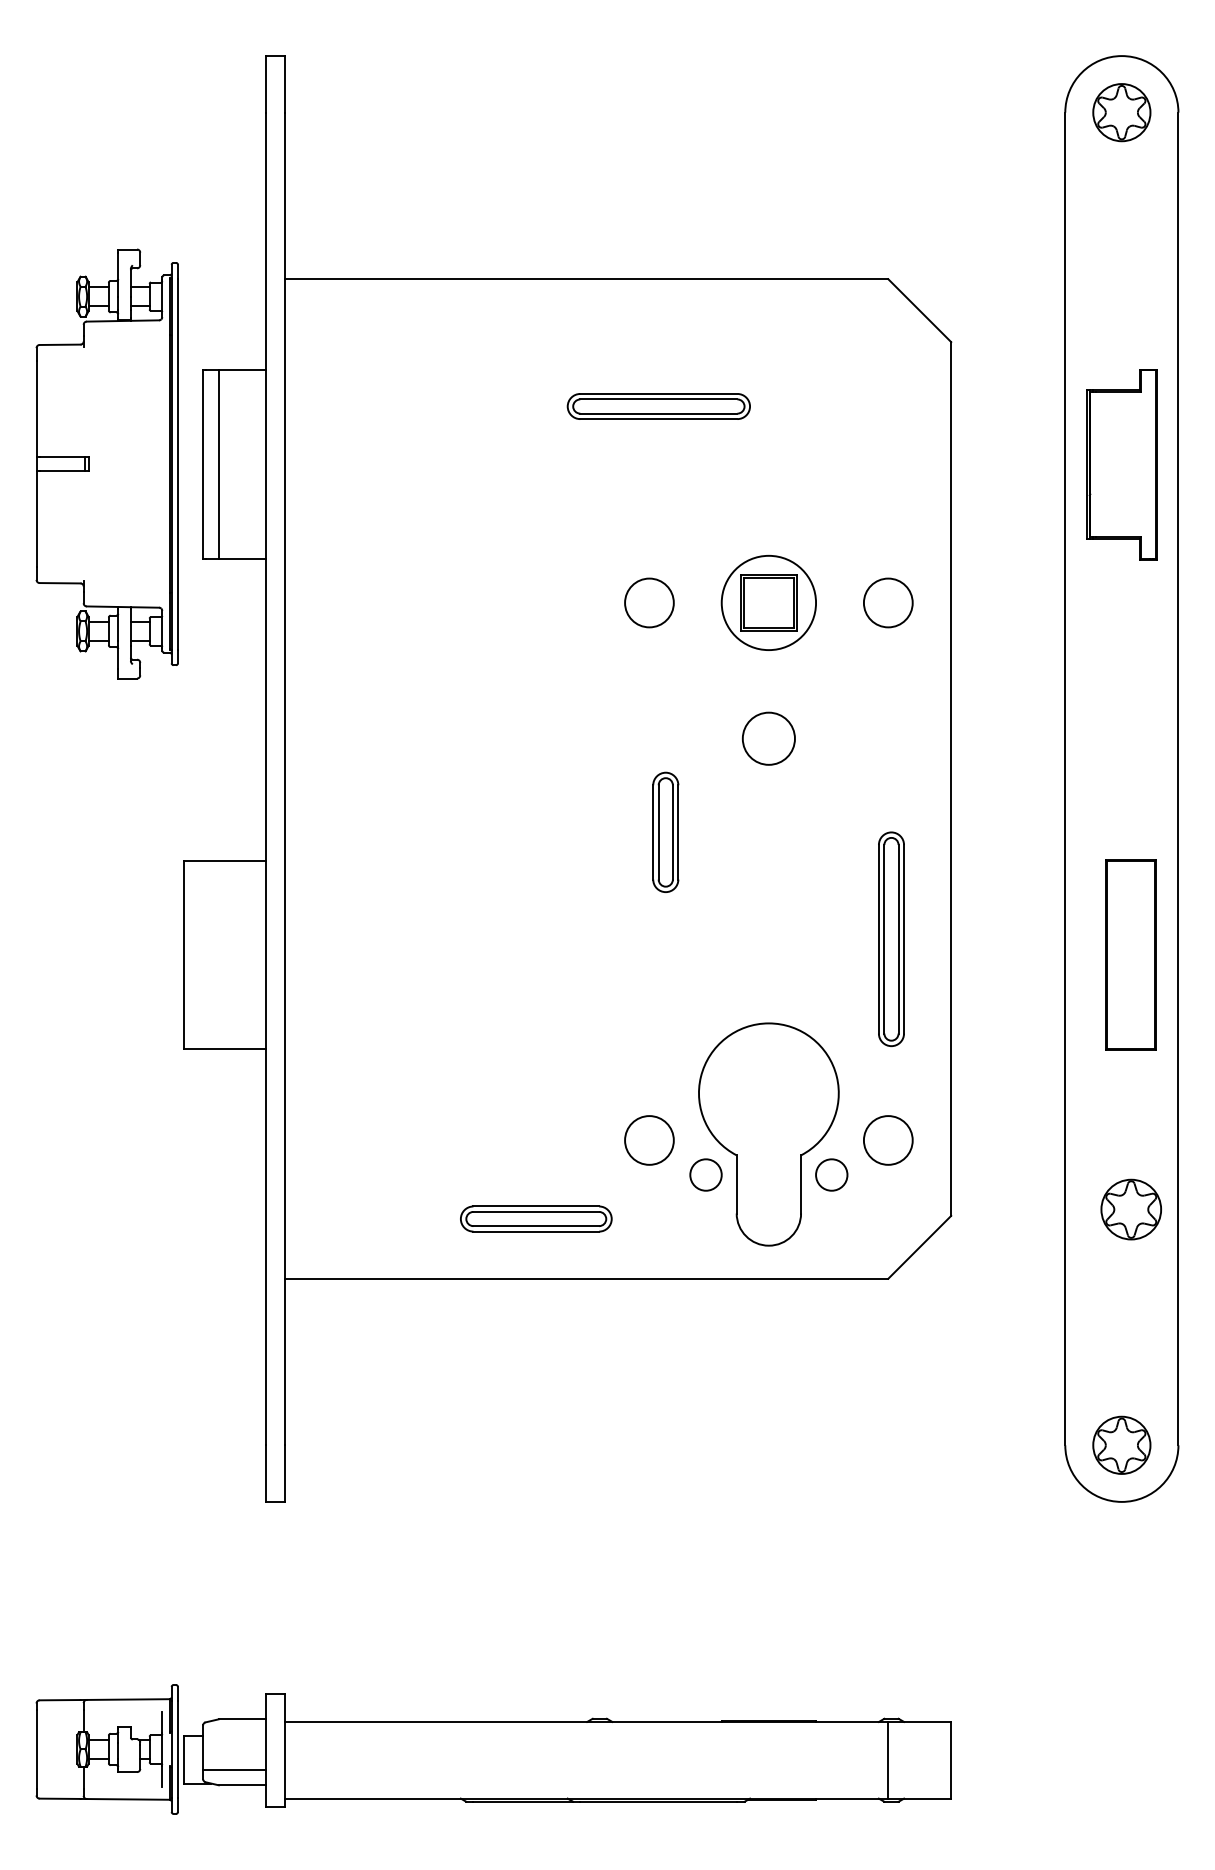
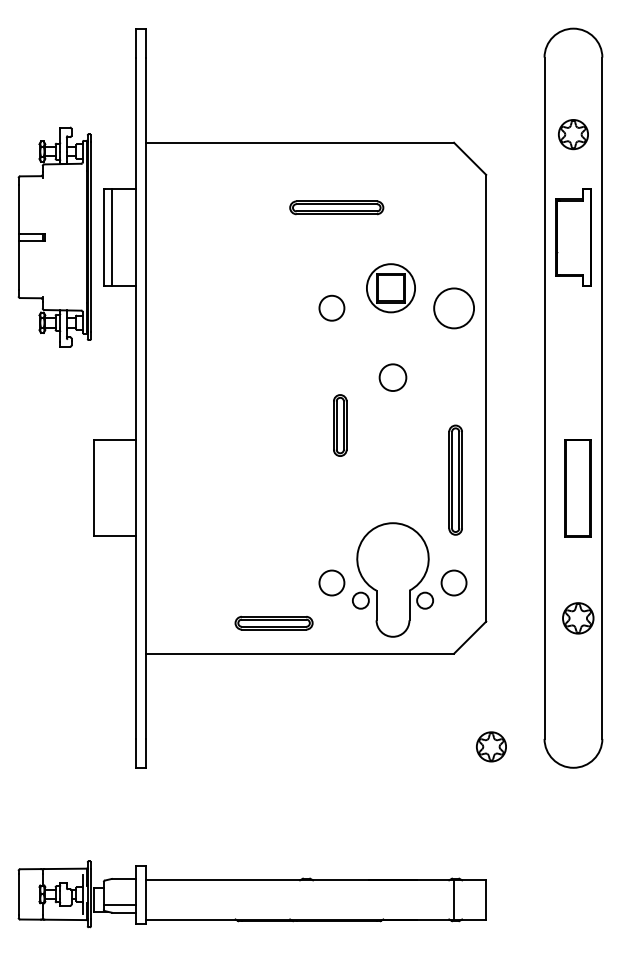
part: (1121, 112) -> (573, 134), moved
circle: (887, 601) -> (453, 307), size x1.6
part: (767, 603) -> (390, 288), moved
part: (1121, 1444) -> (491, 746), moved

